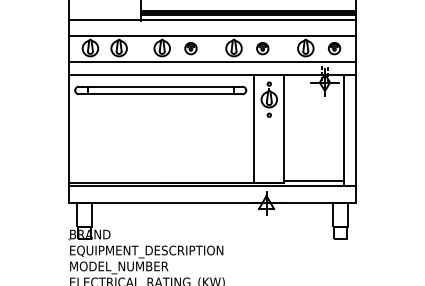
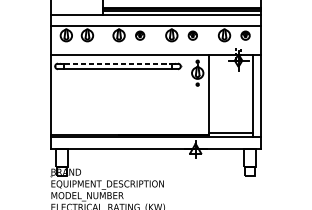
line: (212, 62) -> (156, 45), removed
line: (160, 86) -> (117, 63), solid -> dashed
line: (254, 129) -> (186, 95), removed

